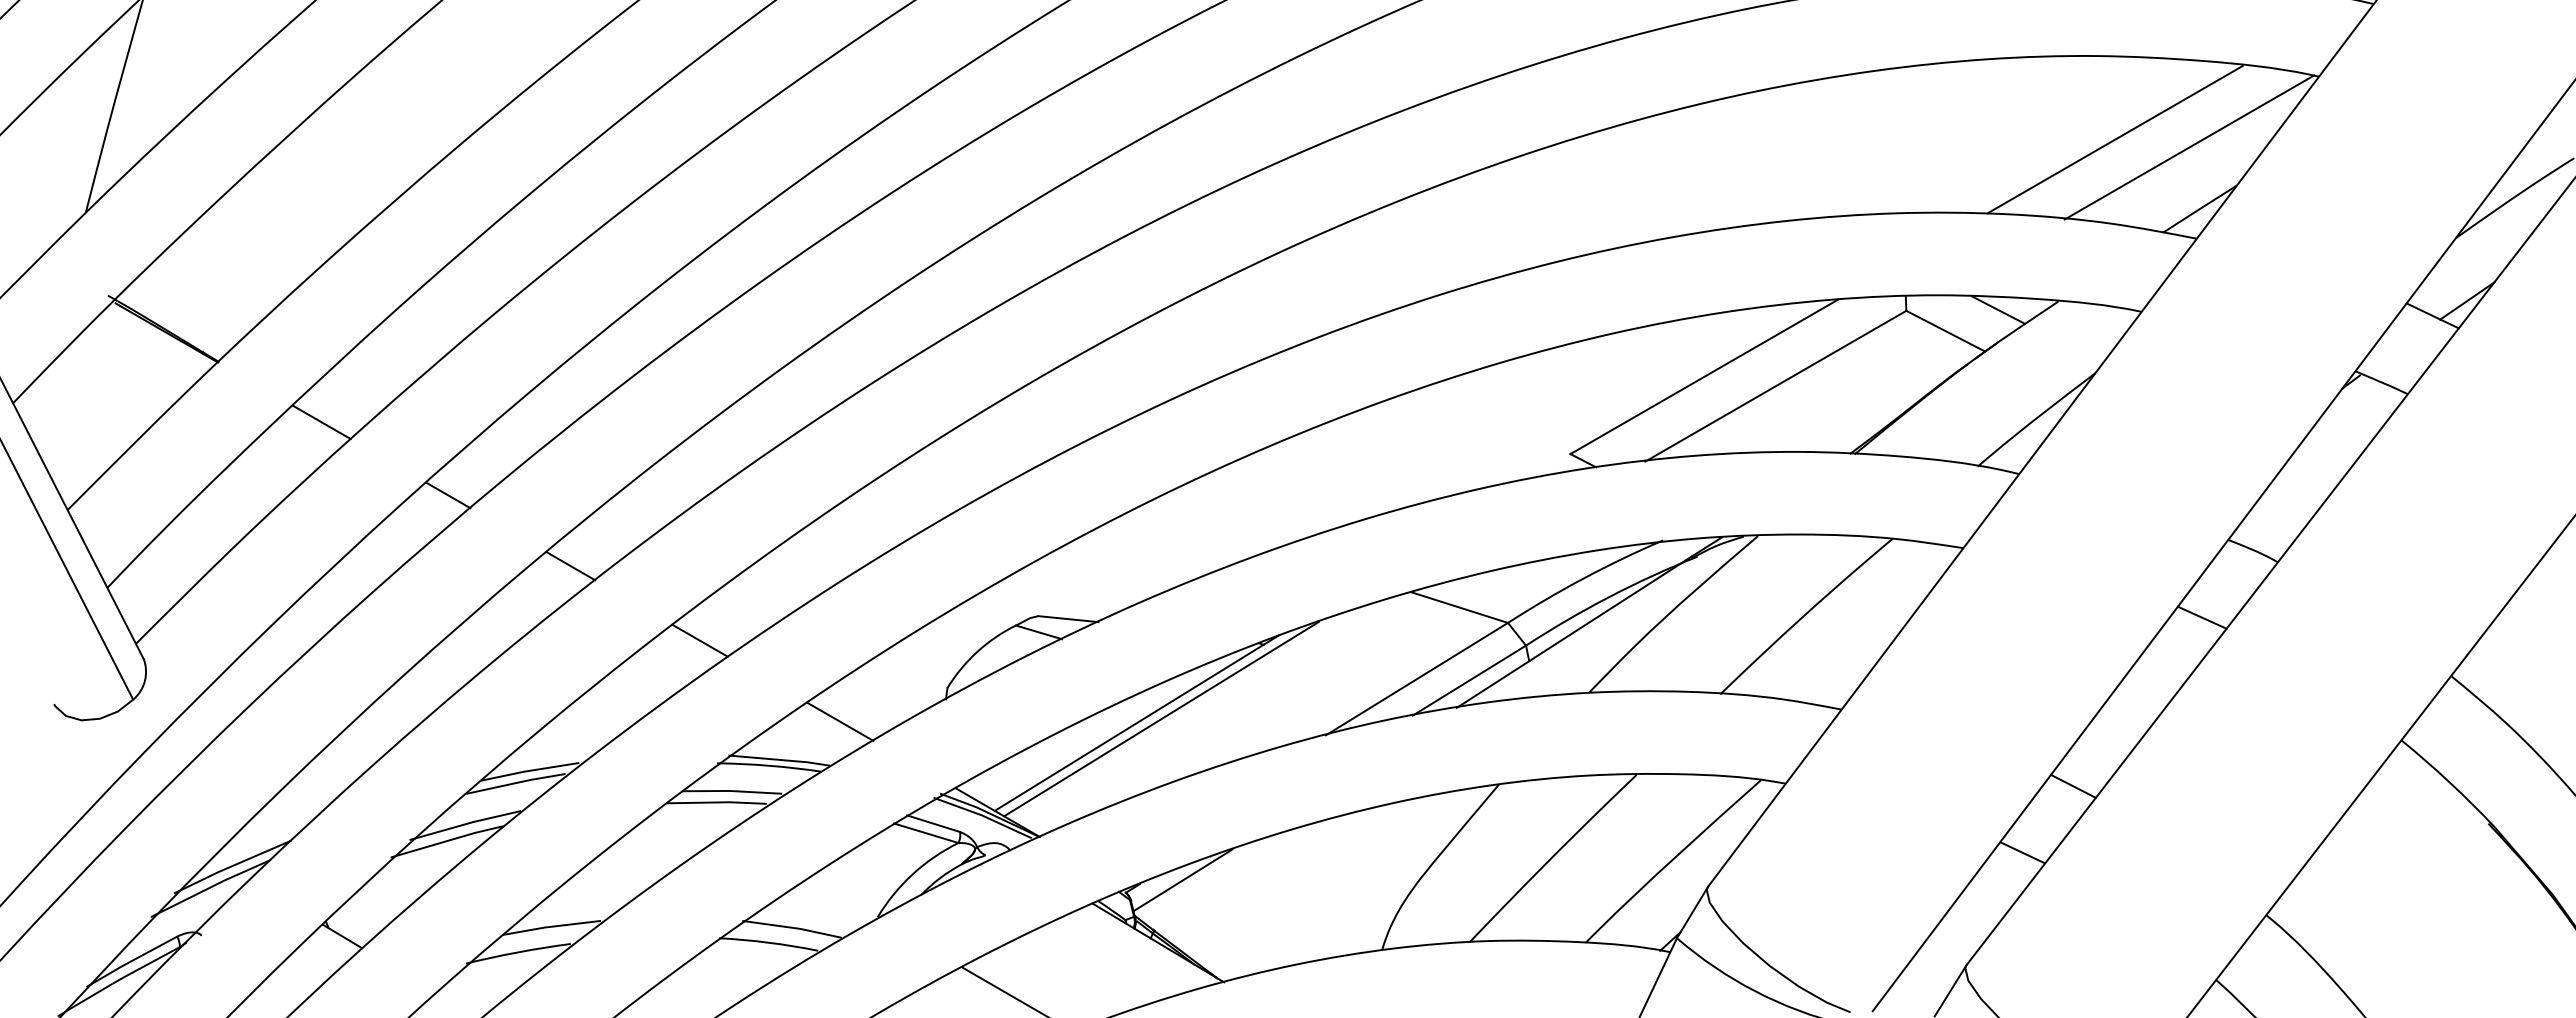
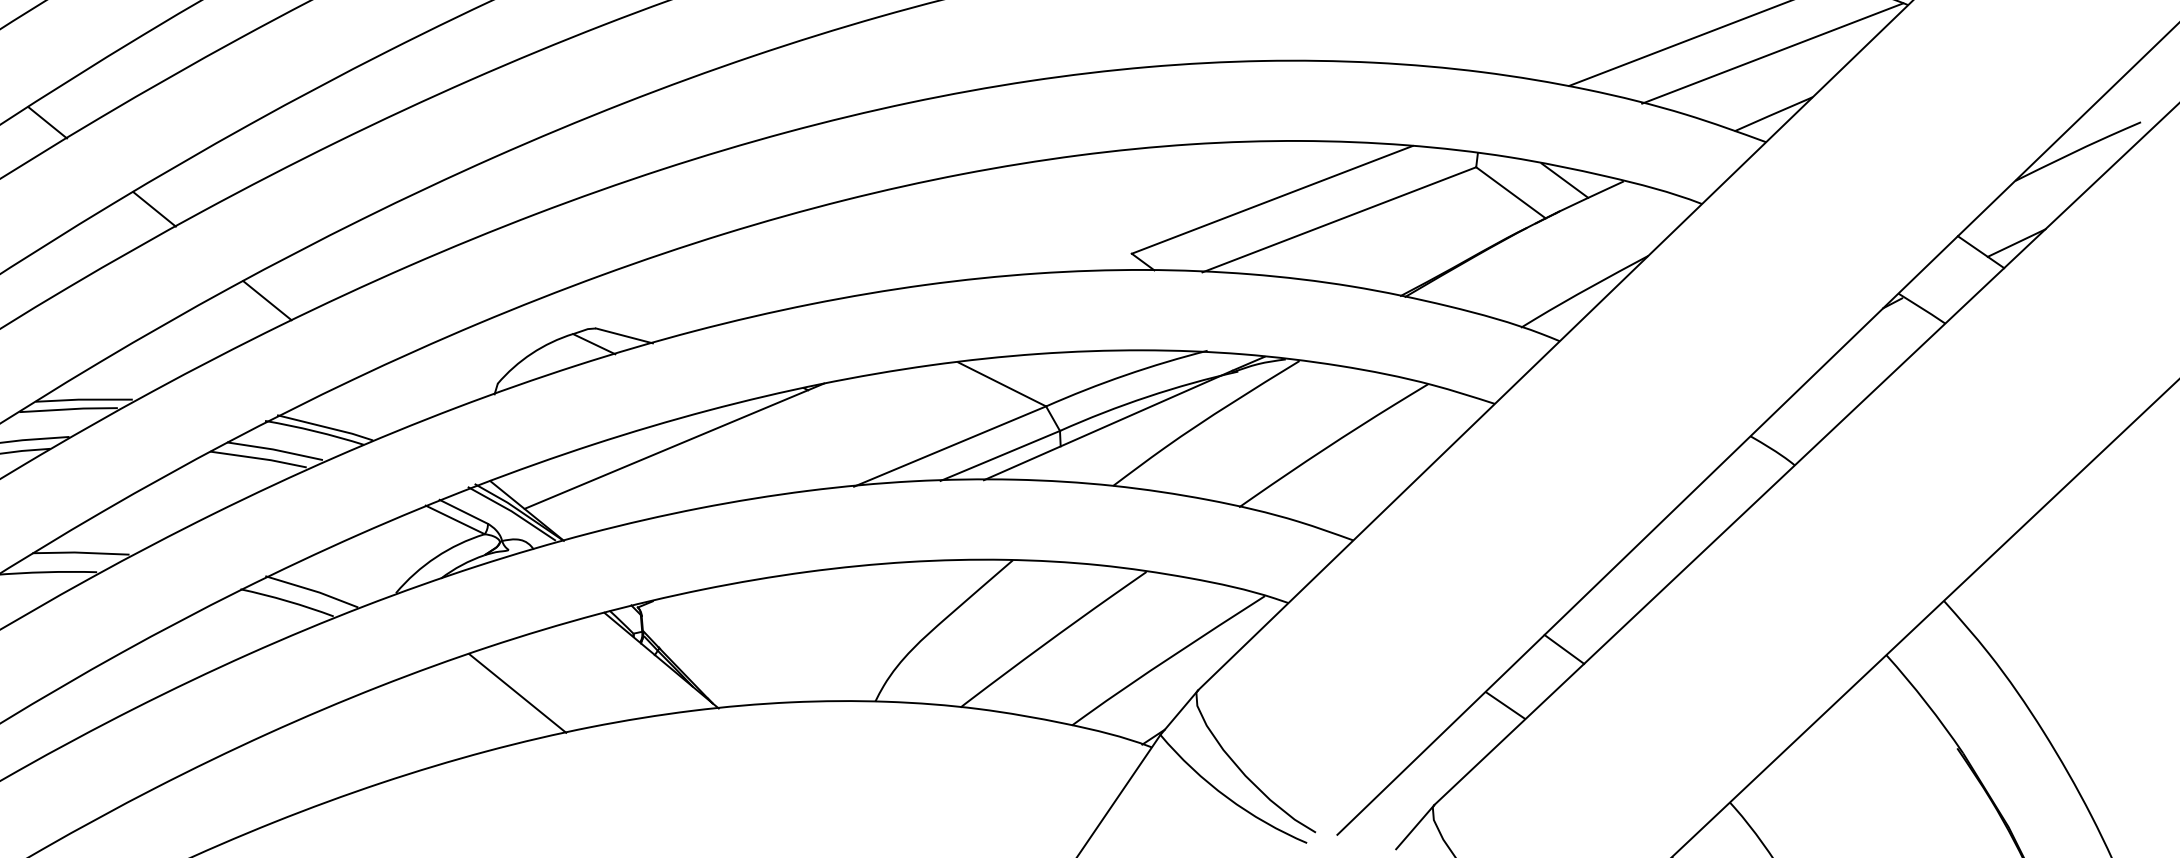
line: (2201, 617) -> (1713, 506), removed
line: (1161, 718) -> (698, 445), removed
line: (839, 721) -> (388, 399), removed
line: (1182, 880) -> (694, 604), removed

